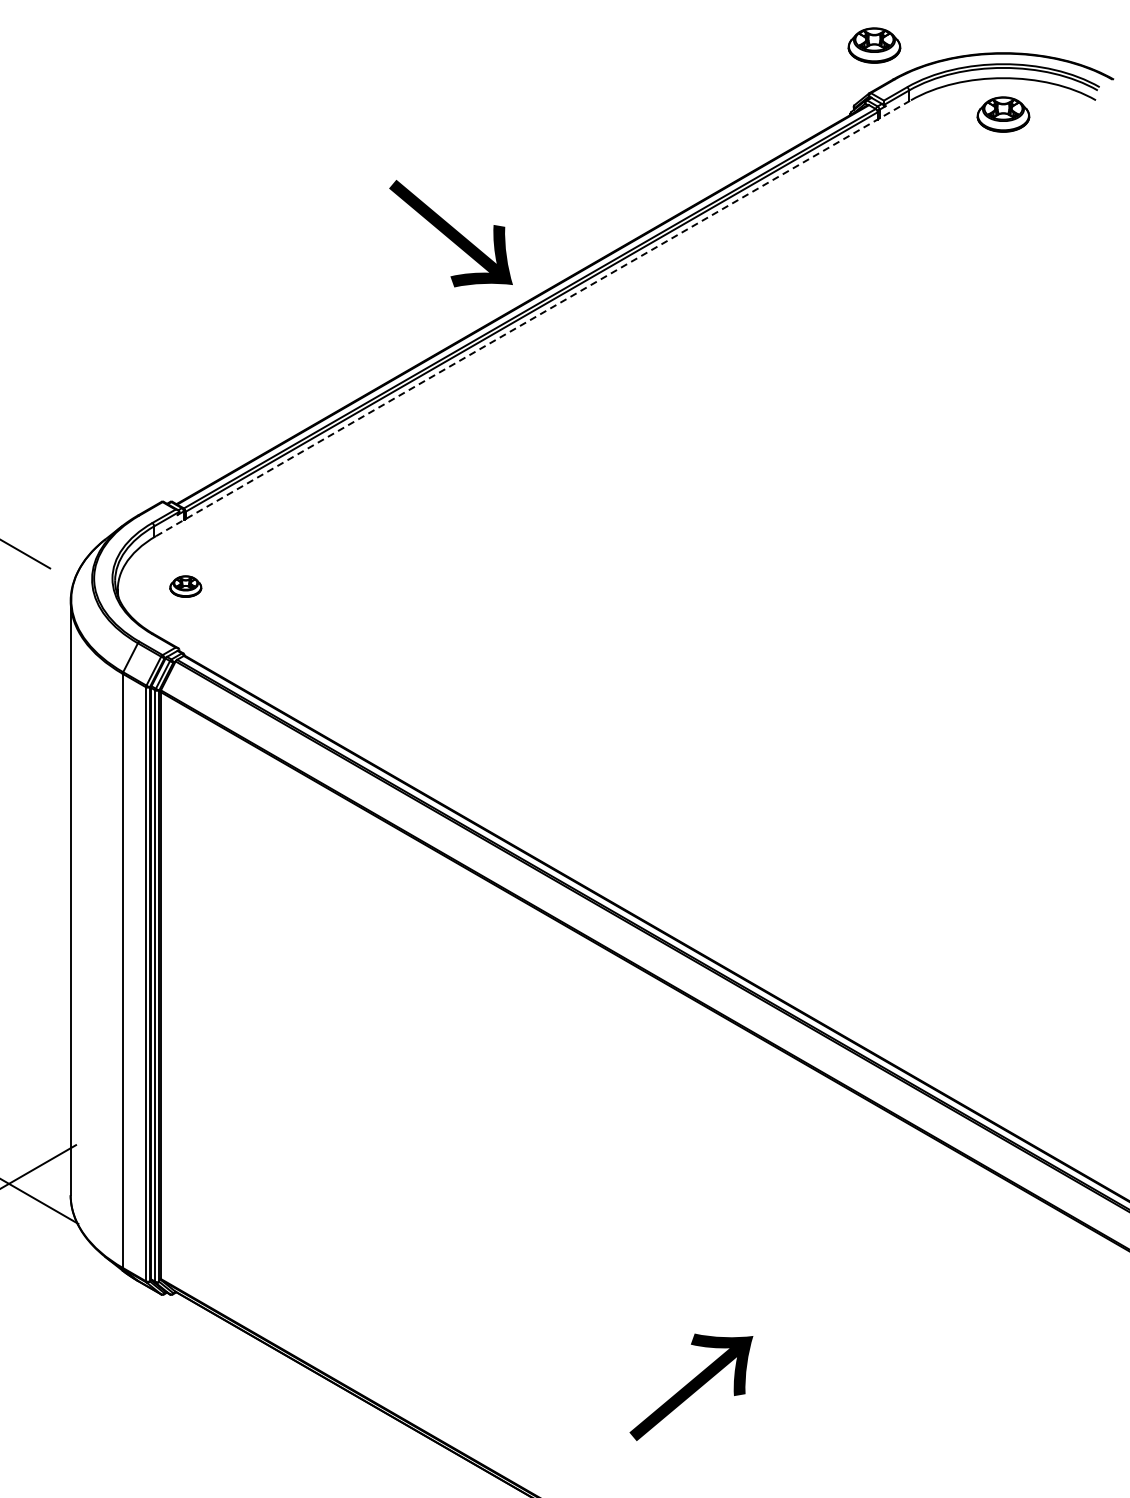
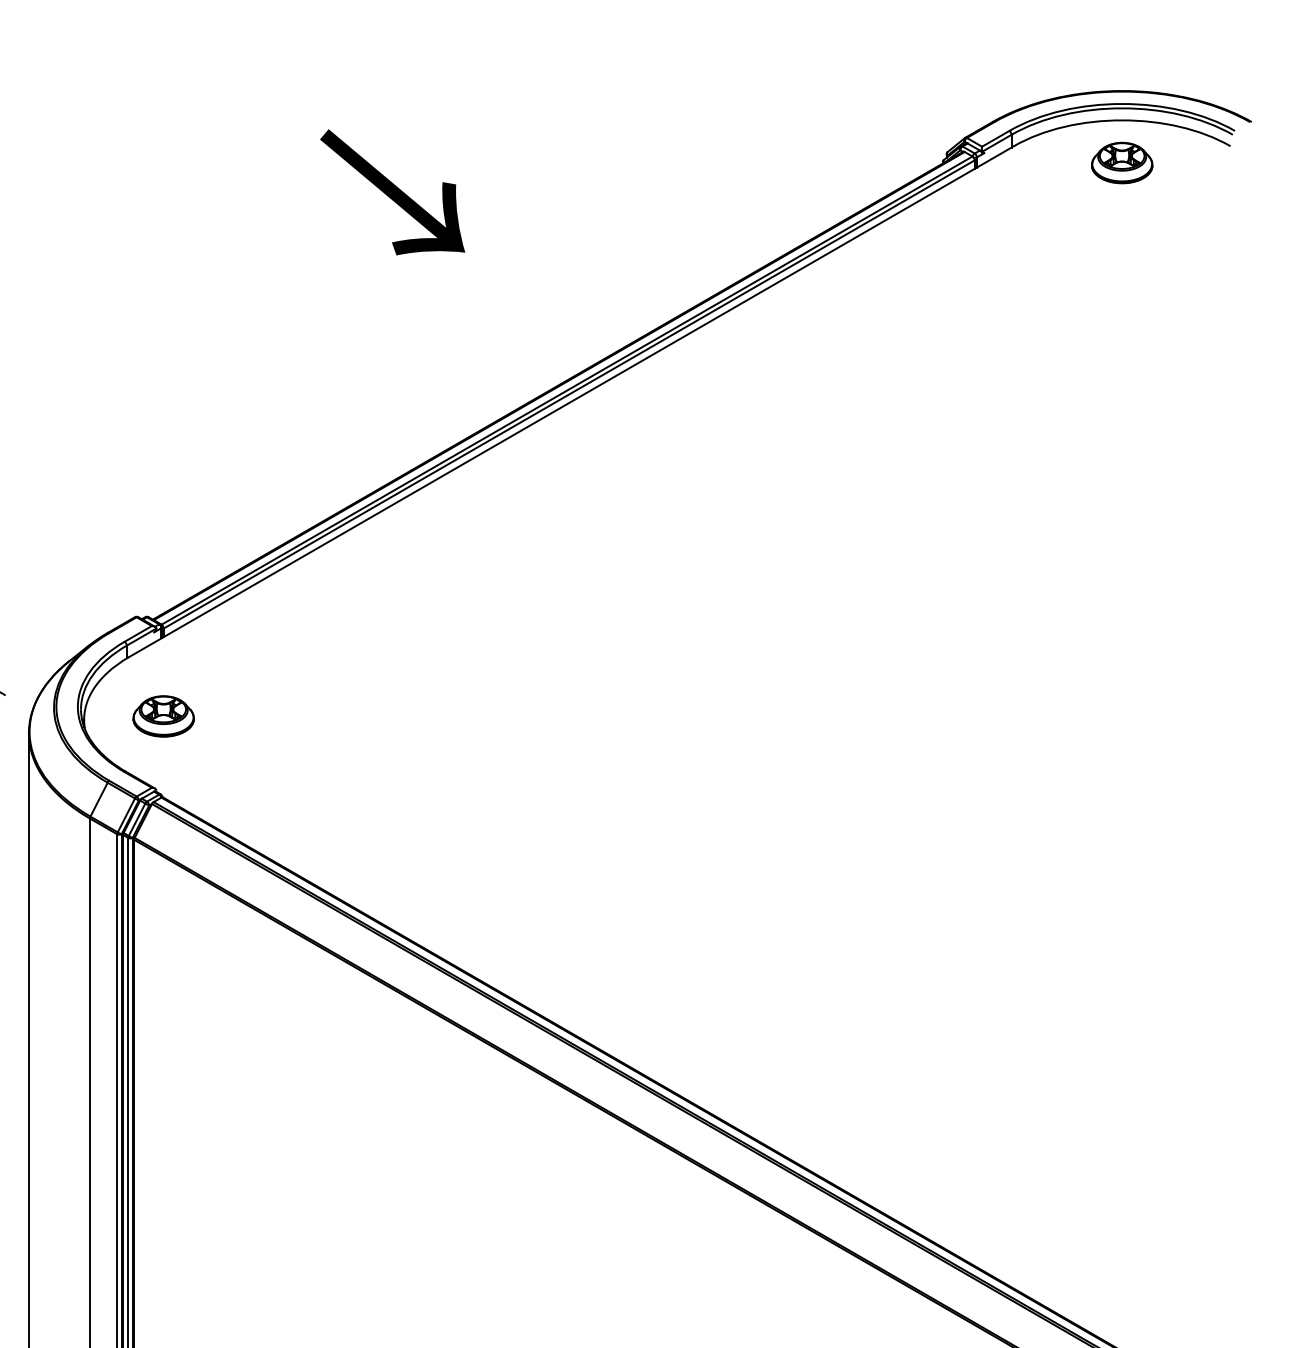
part: (874, 45) -> (971, 82), removed
text: (450, 233) -> (392, 192), moved
line: (533, 318) -> (571, 402), dashed -> solid
part: (185, 586) -> (163, 716), size x1.67

